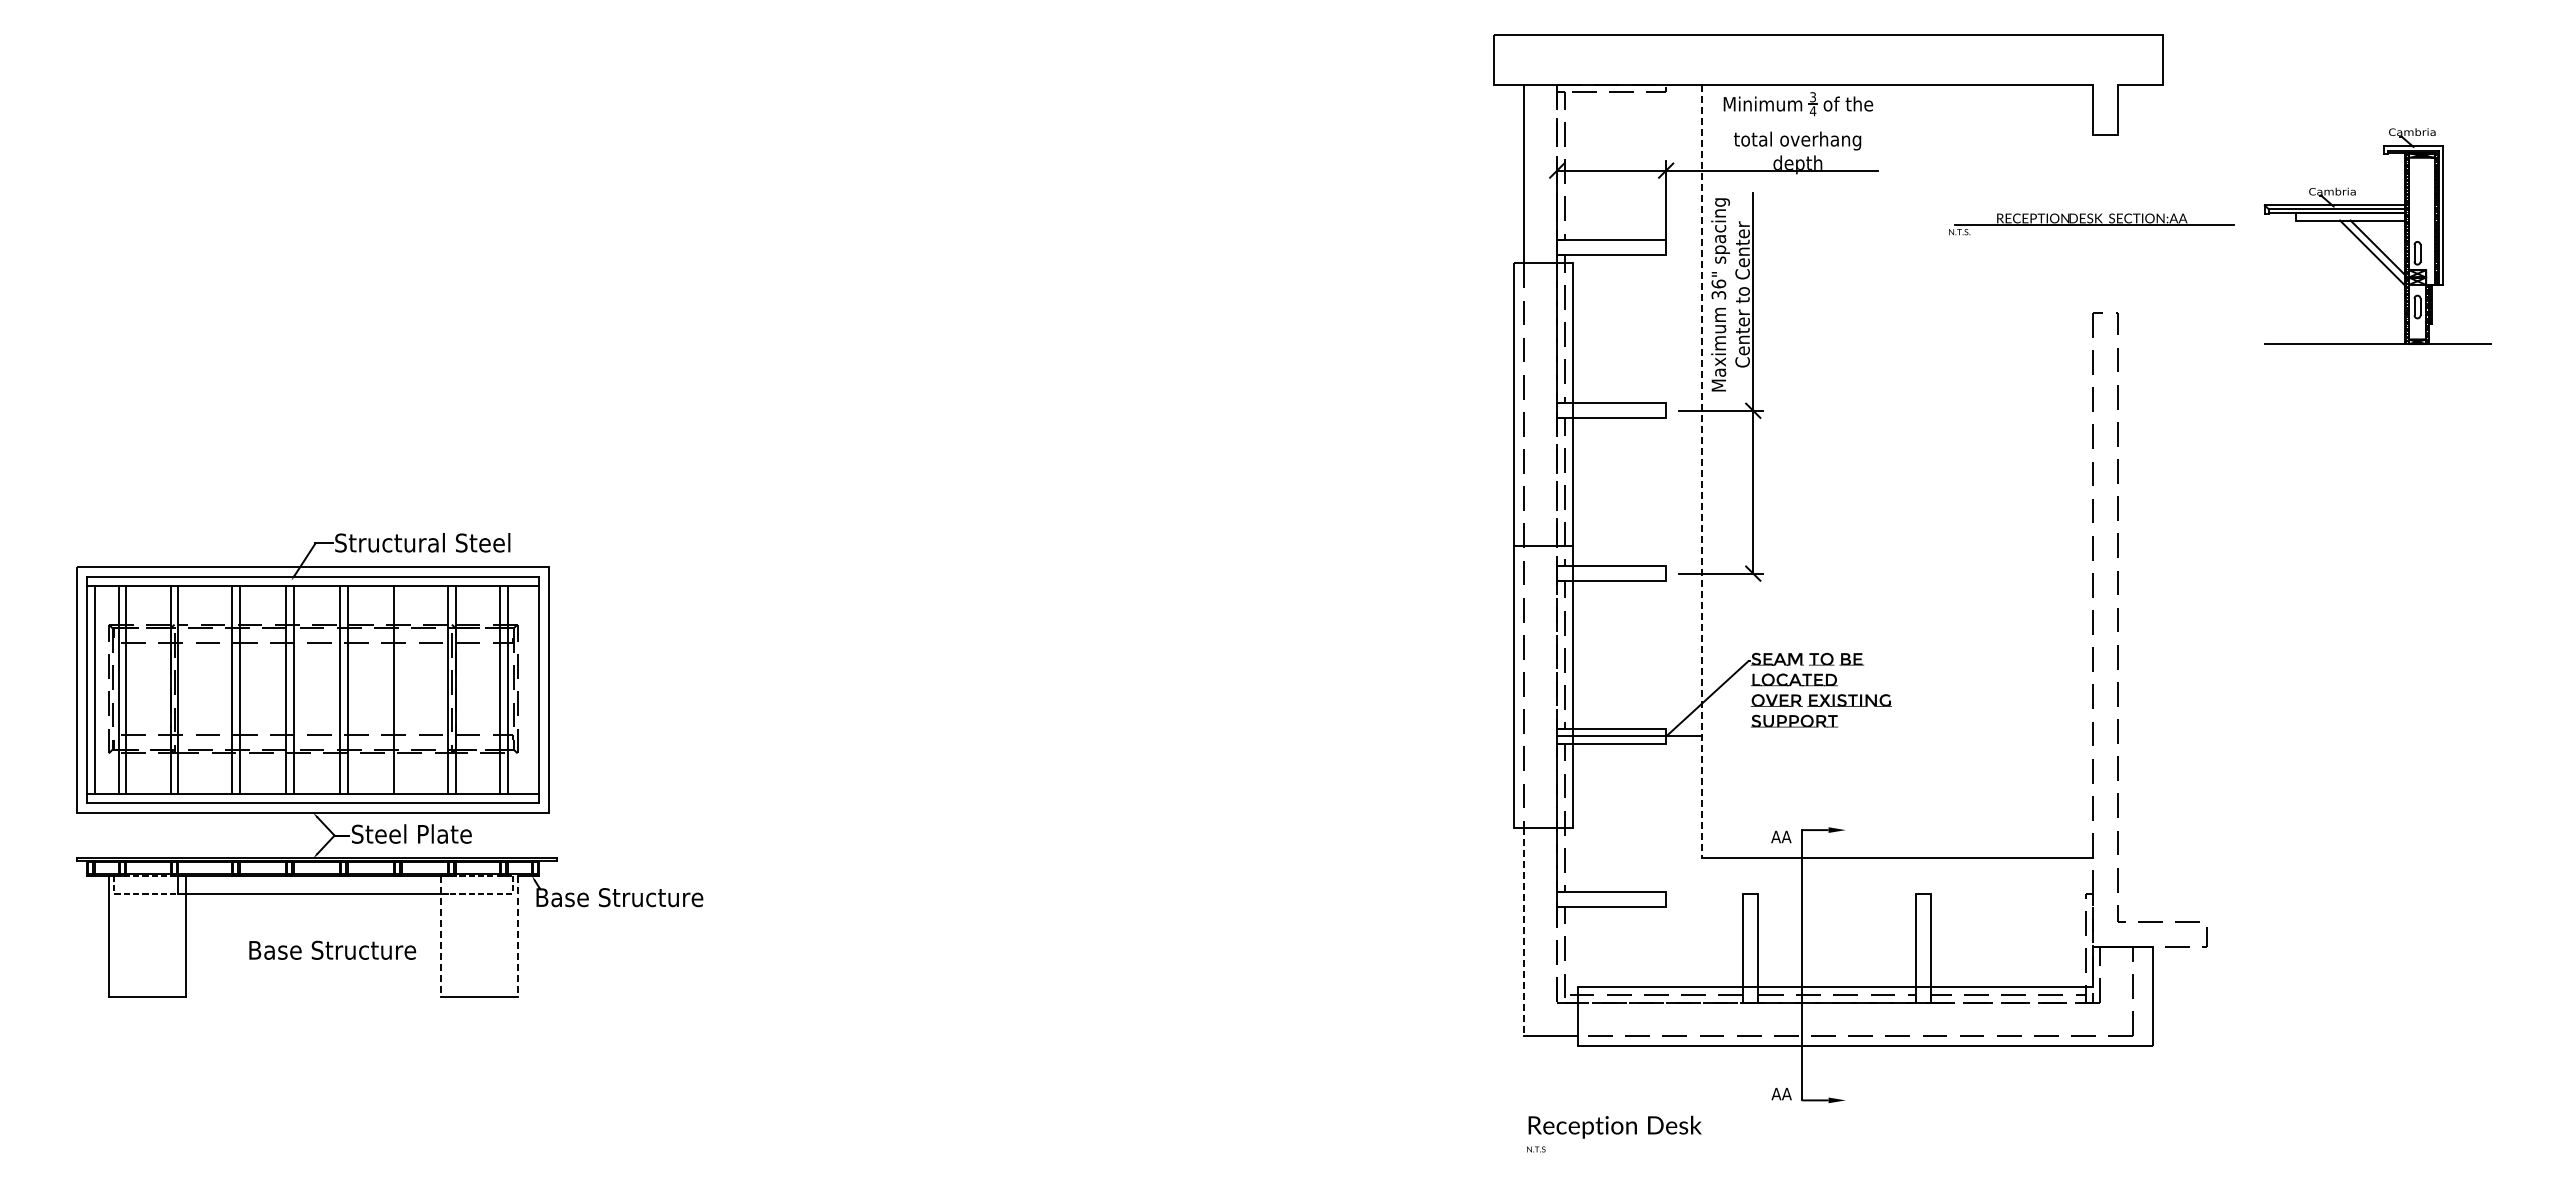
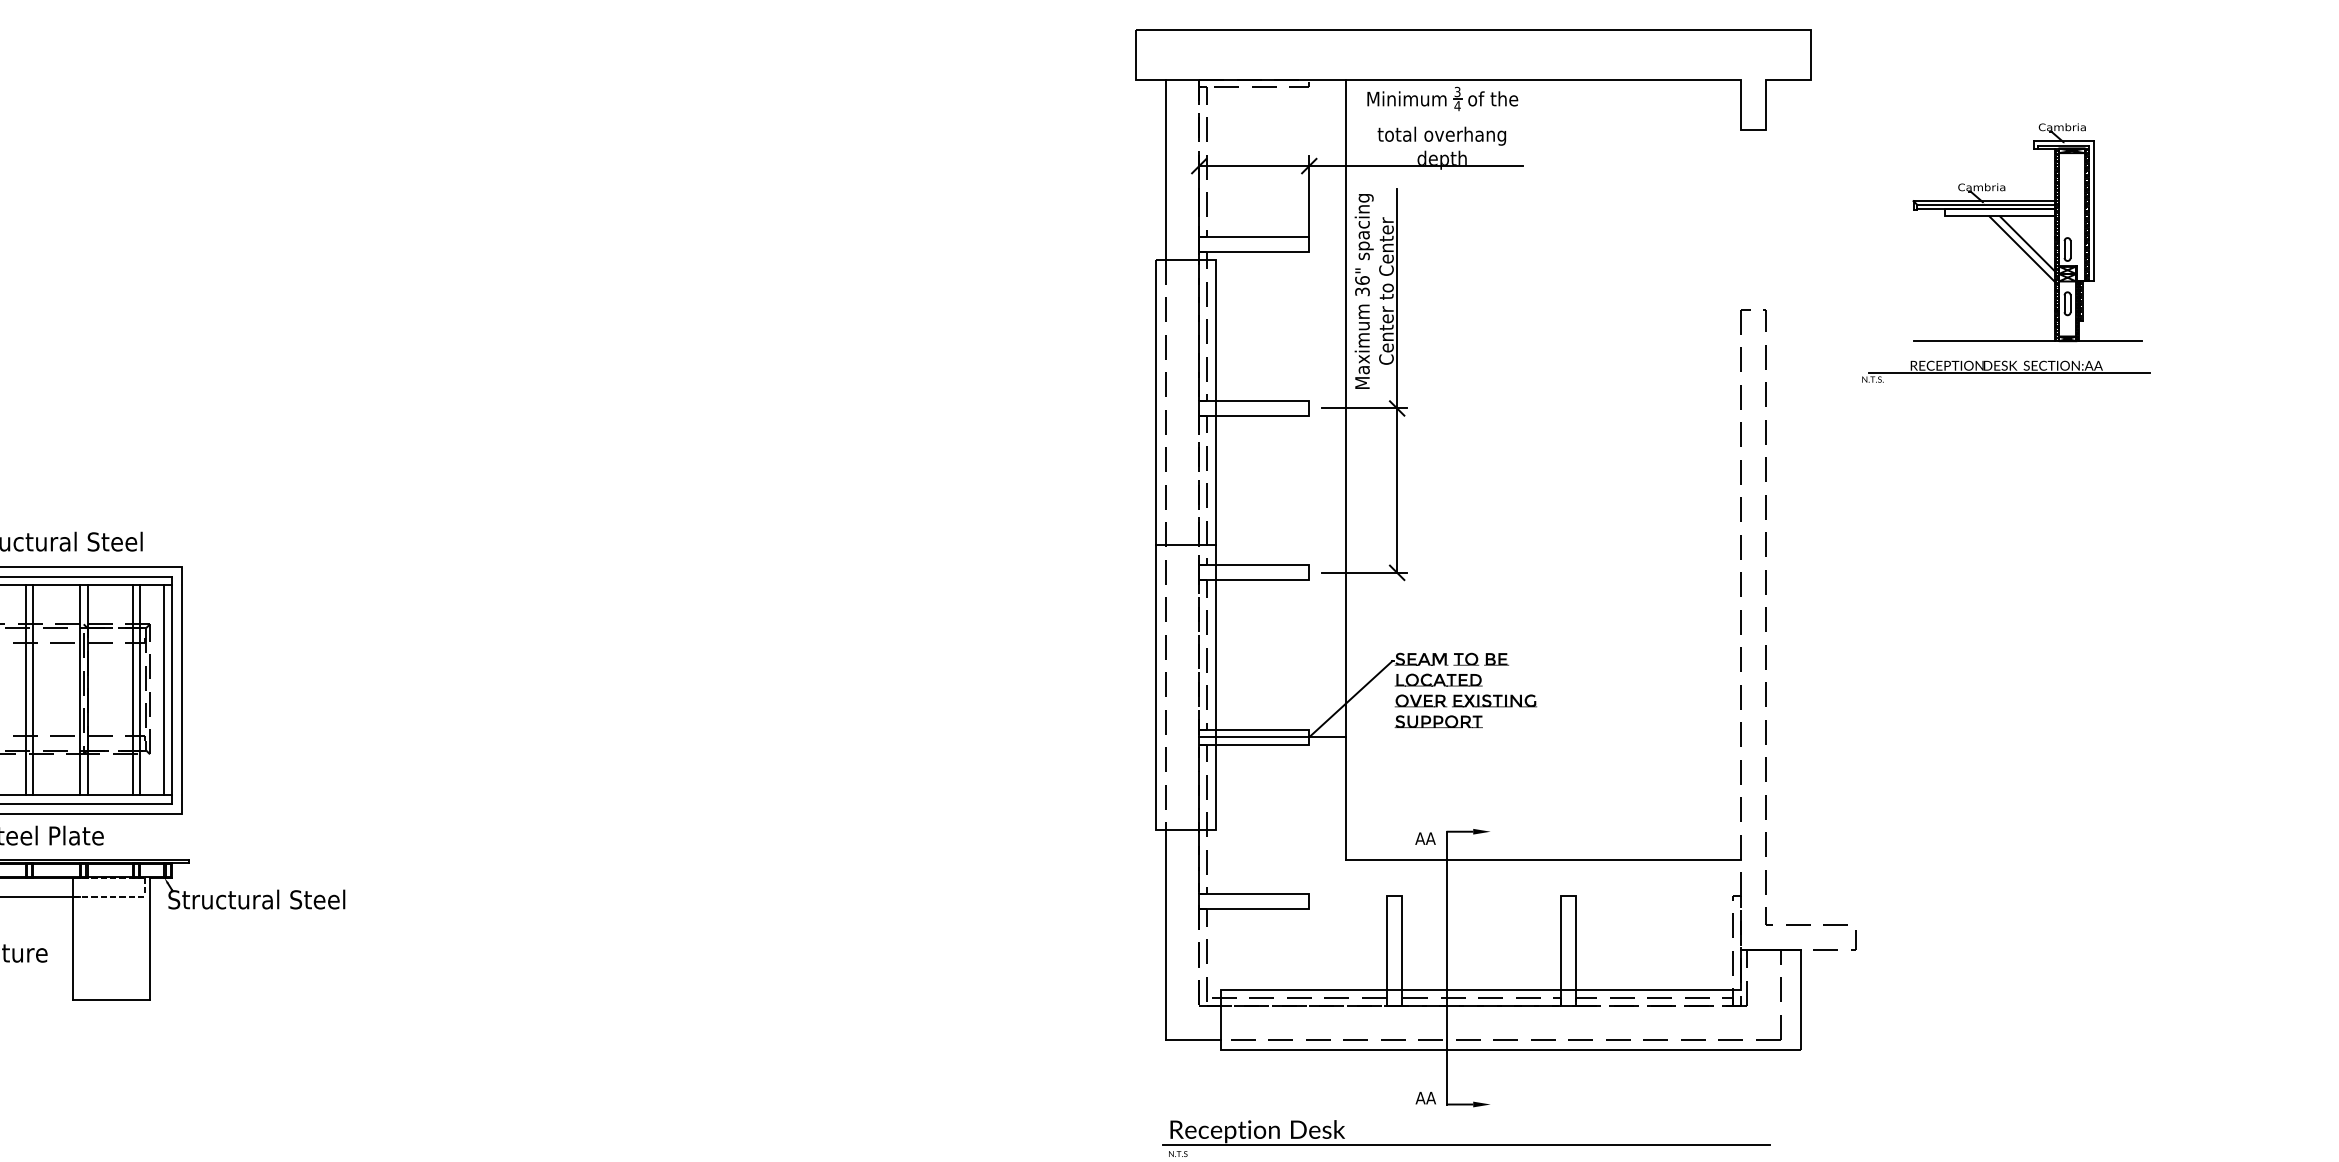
part: (2091, 224) -> (2006, 371), moved
line: (1702, 471) -> (1345, 469), dashed -> solid
line: (401, 690) -> (32, 690), added
line: (531, 690) -> (164, 690), added
text: (622, 897) -> (255, 899), Base Structure -> Structural Steel
line: (1523, 932) -> (1165, 935), dashed -> solid
line: (440, 936) -> (72, 939), dashed -> solid
line: (517, 936) -> (149, 939), dashed -> solid
line: (1822, 1140) -> (1467, 1144), added

